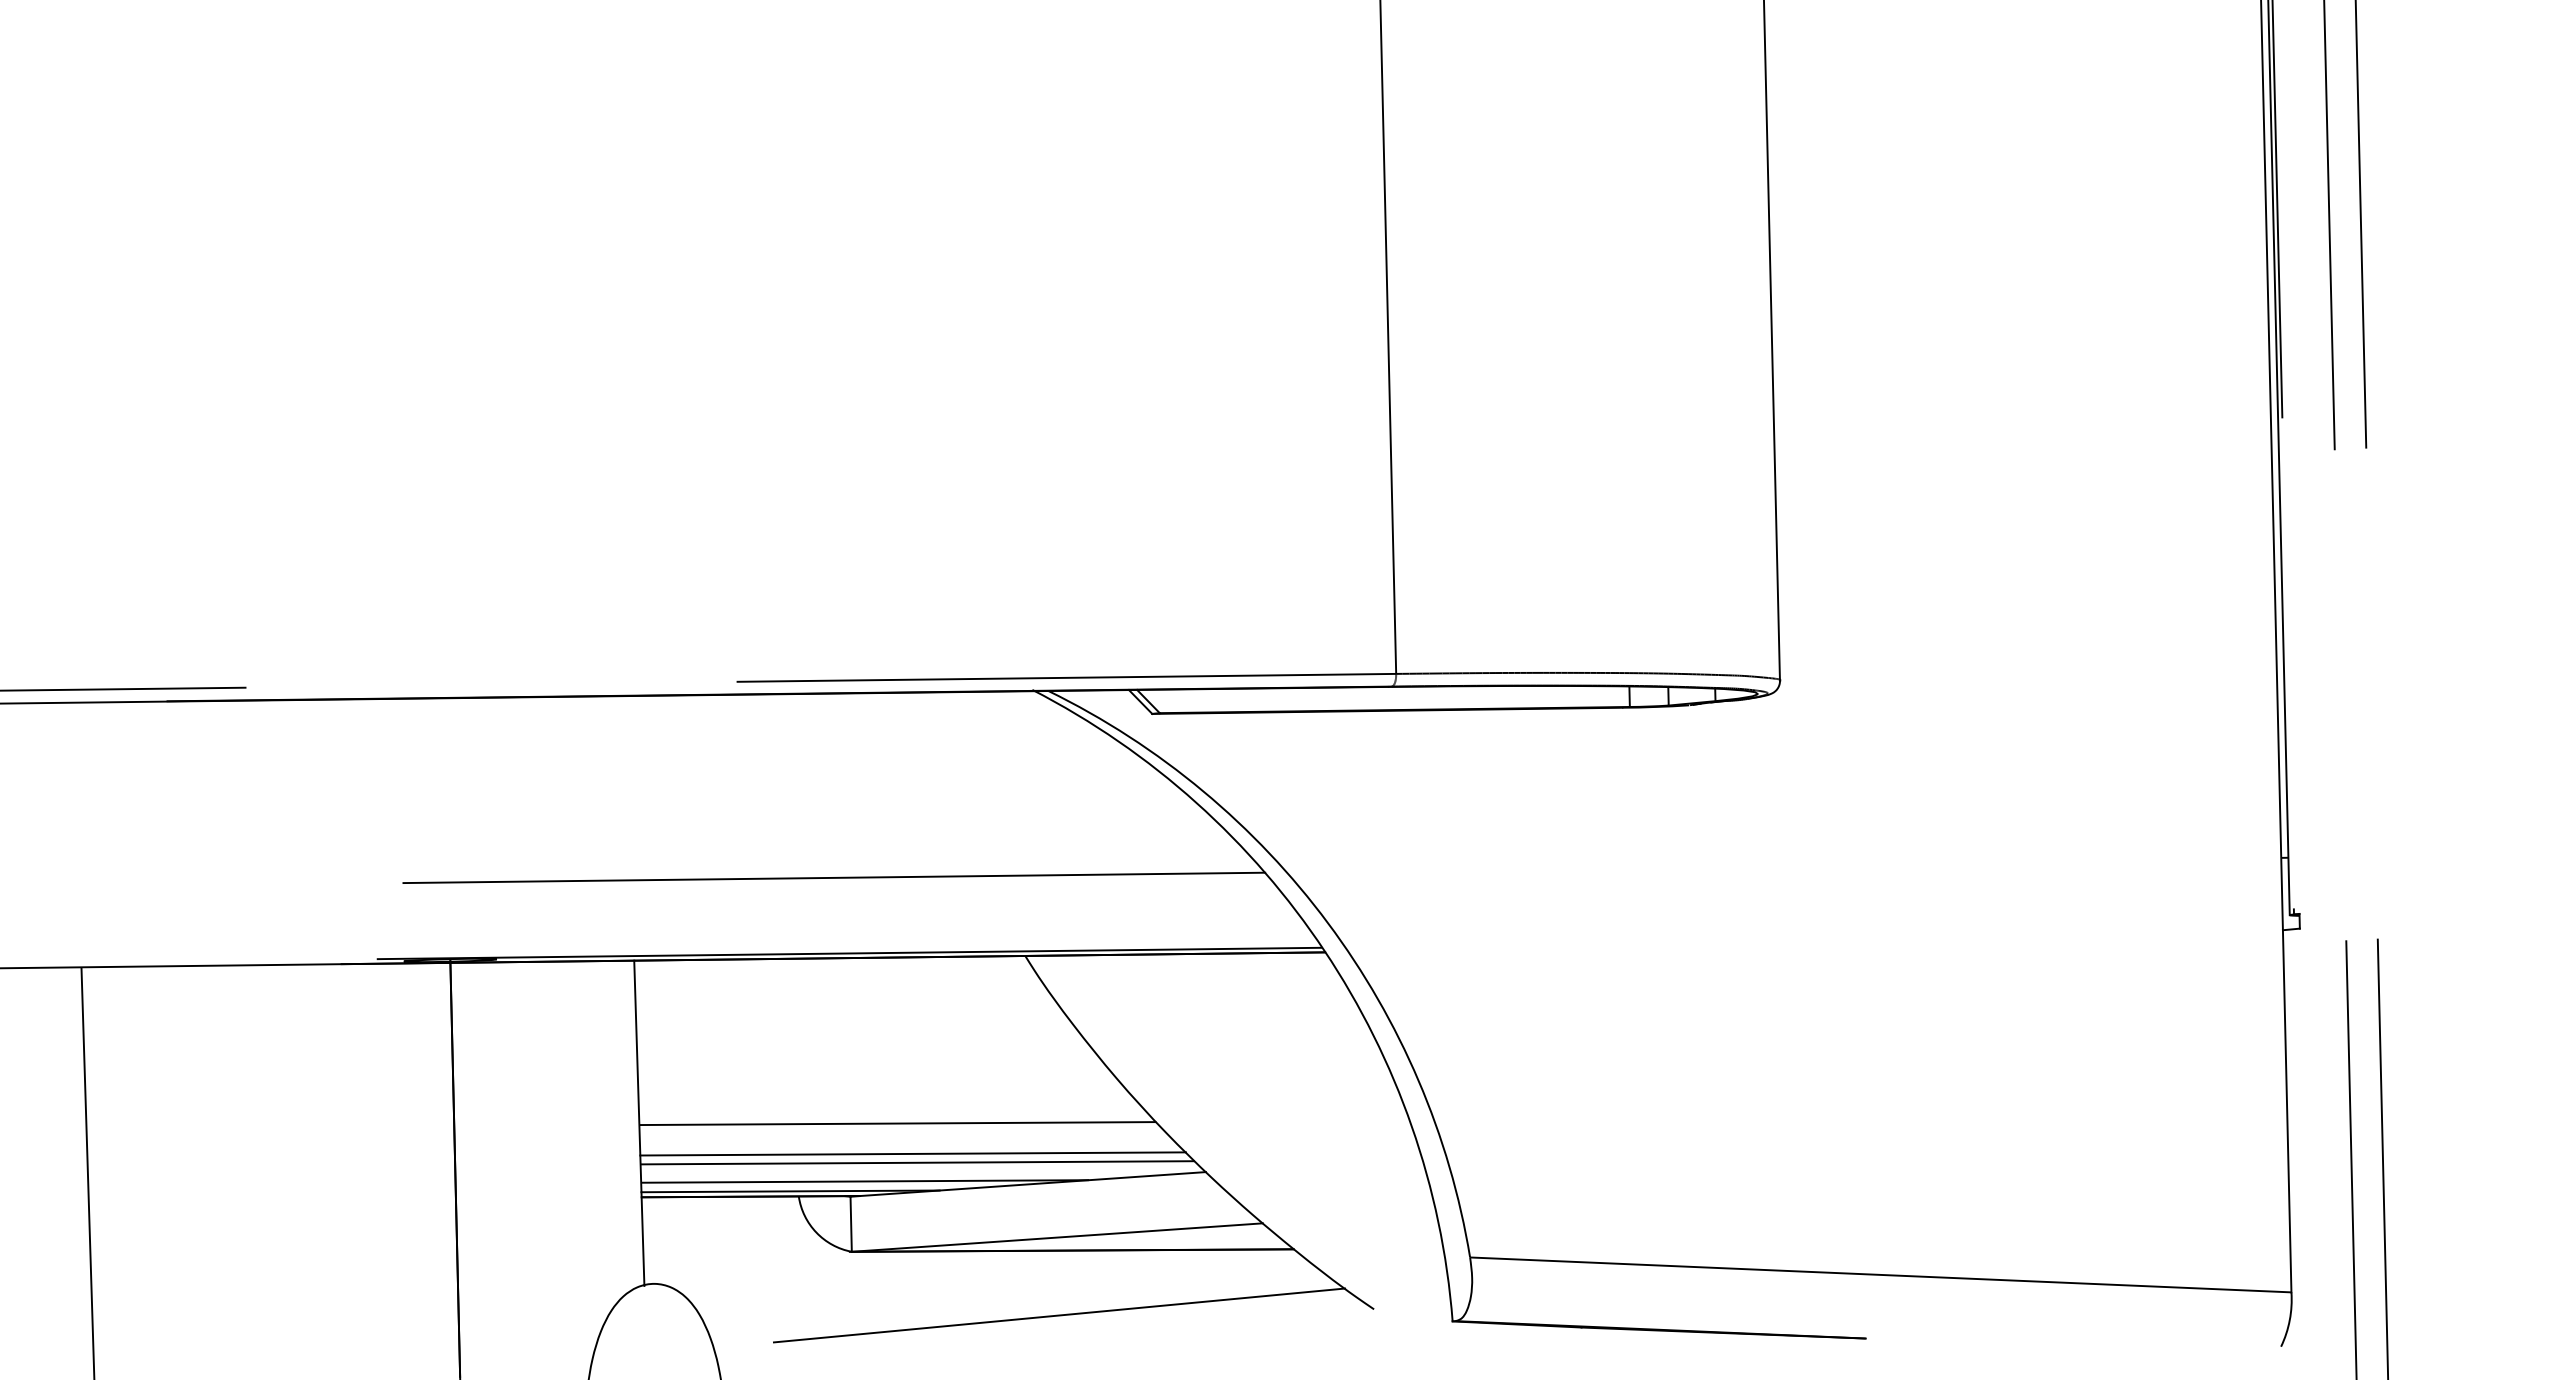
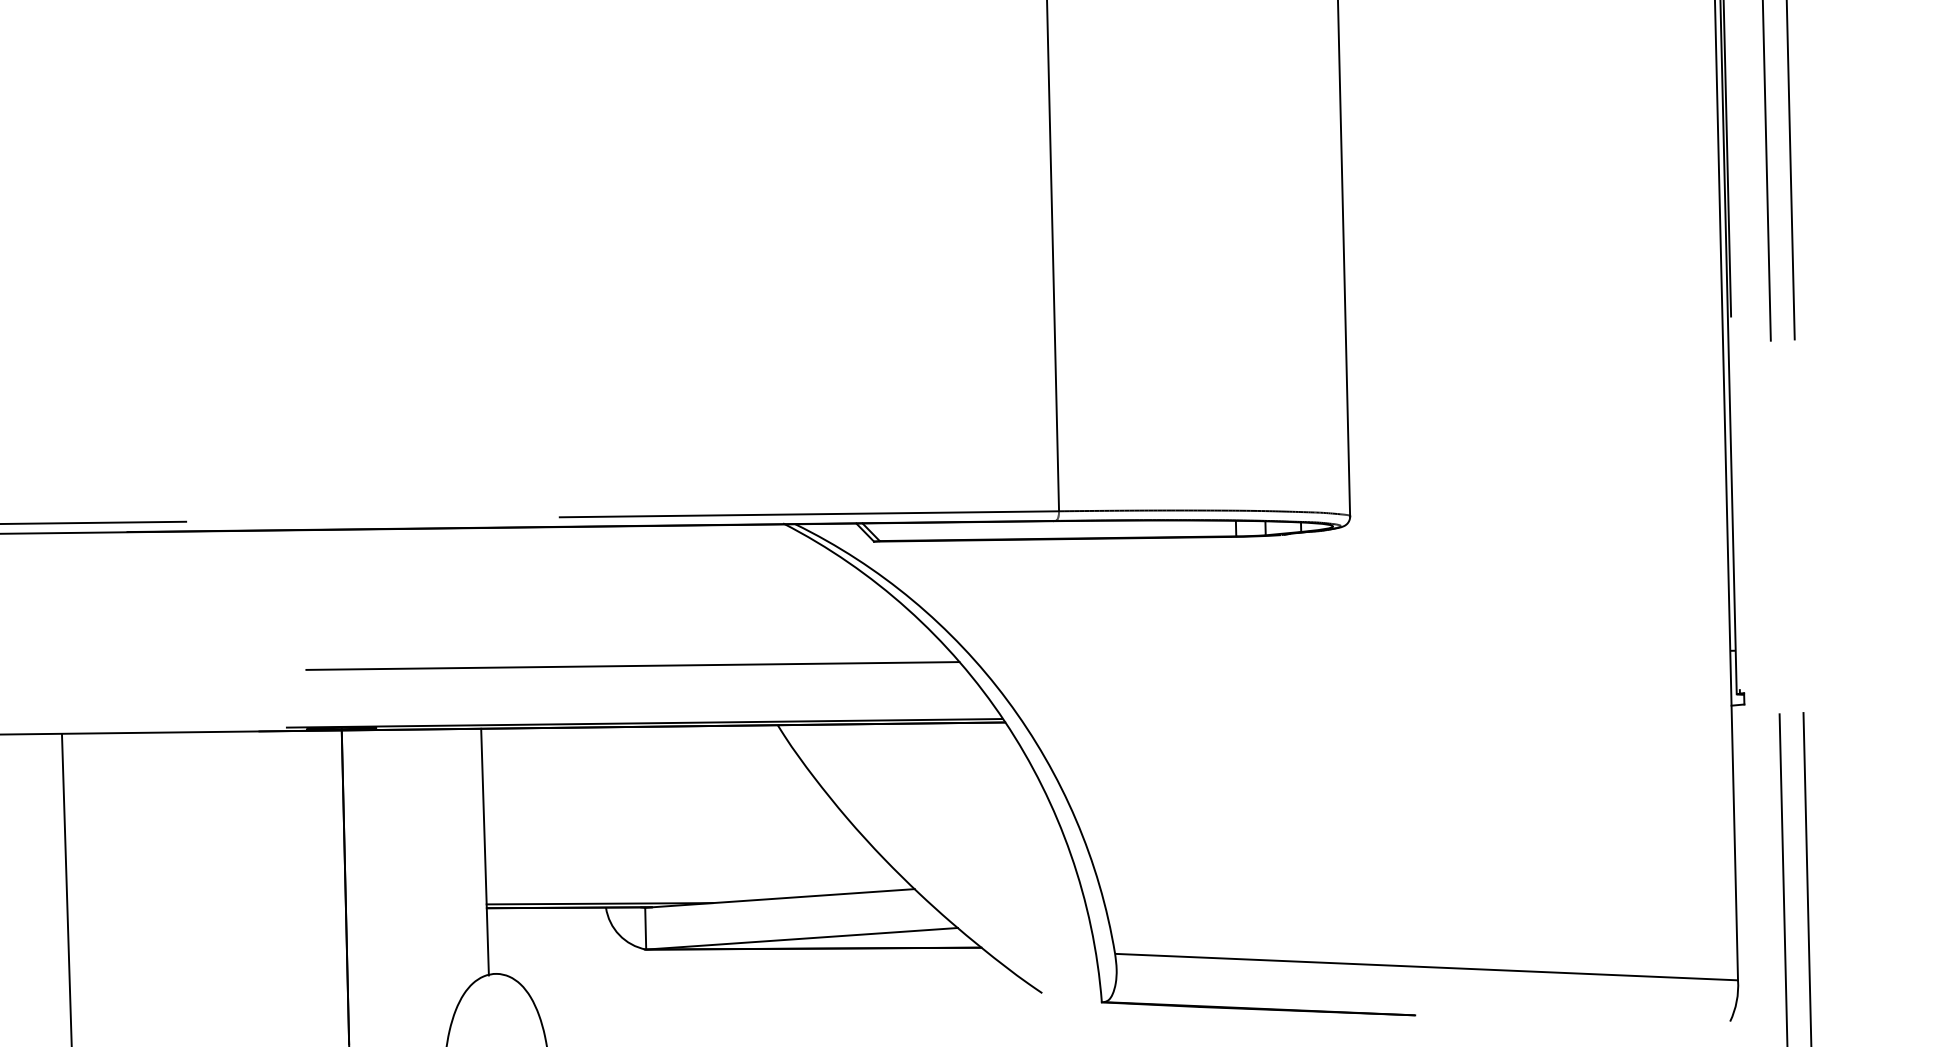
line: (897, 1123) -> (680, 852), removed
line: (912, 1153) -> (692, 875), removed
line: (917, 1162) -> (696, 881), removed
line: (865, 1181) -> (656, 896), removed
line: (1059, 1315) -> (803, 997), removed

